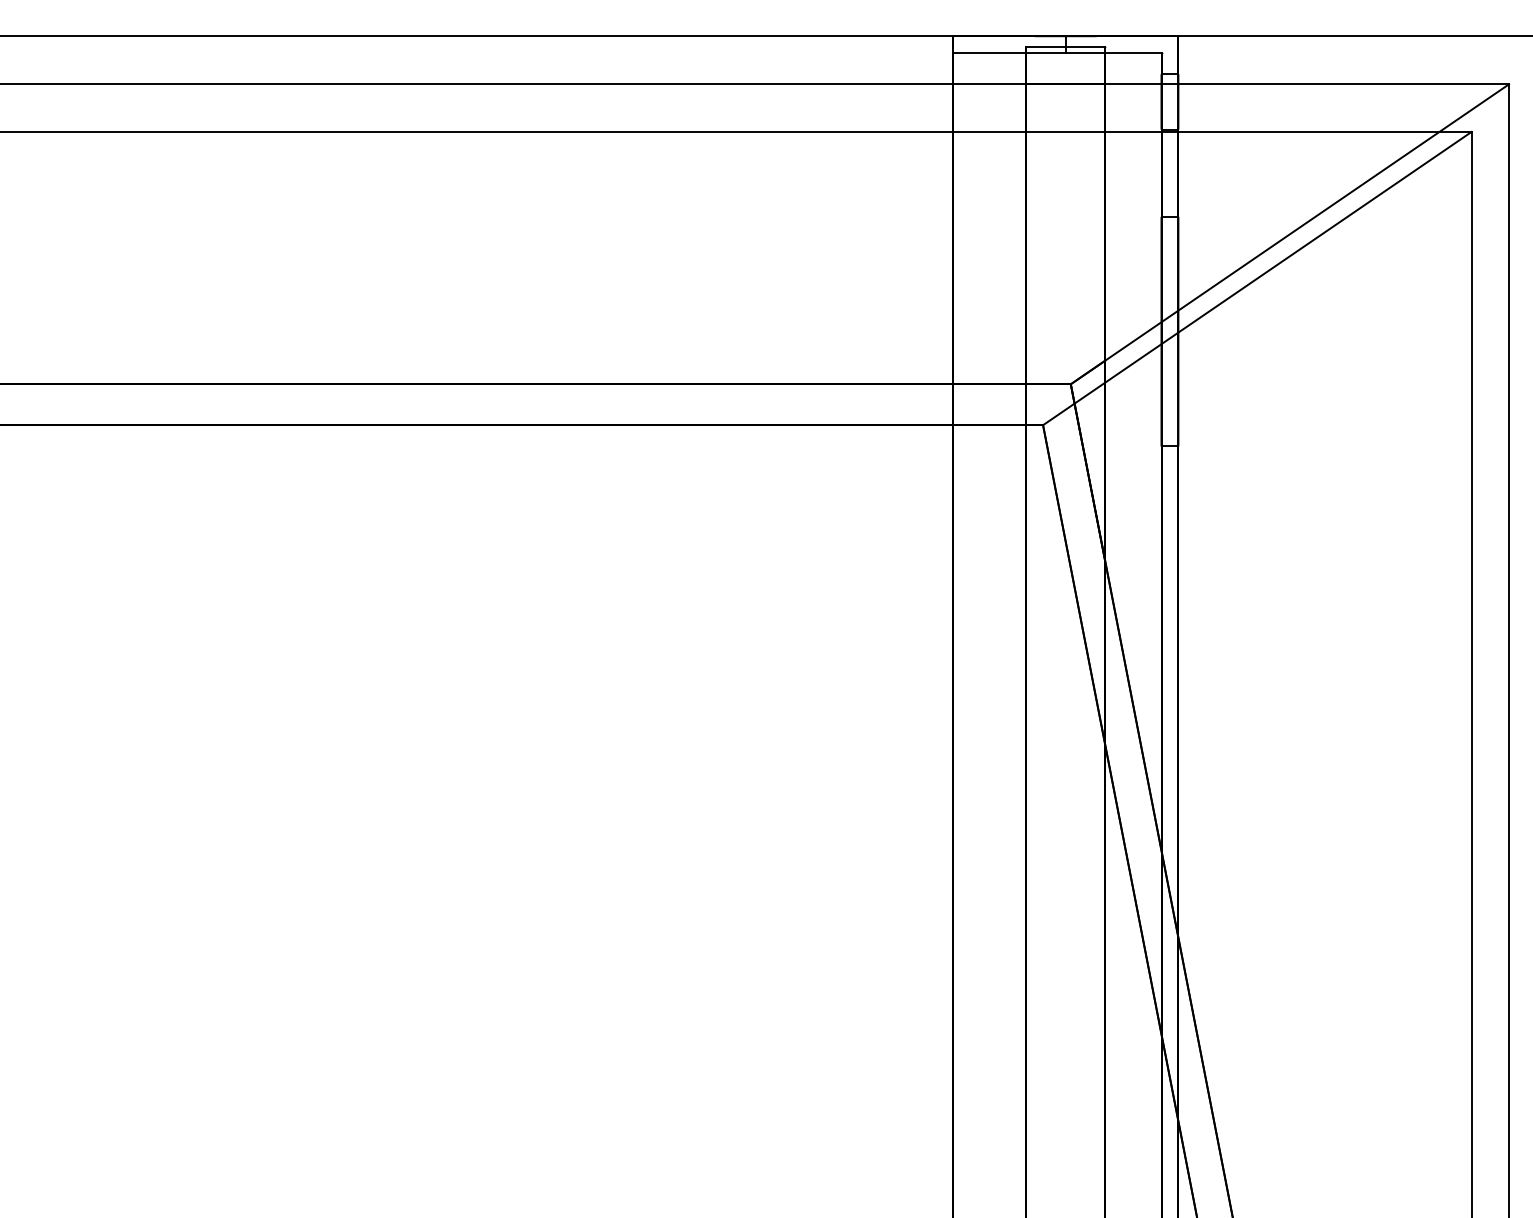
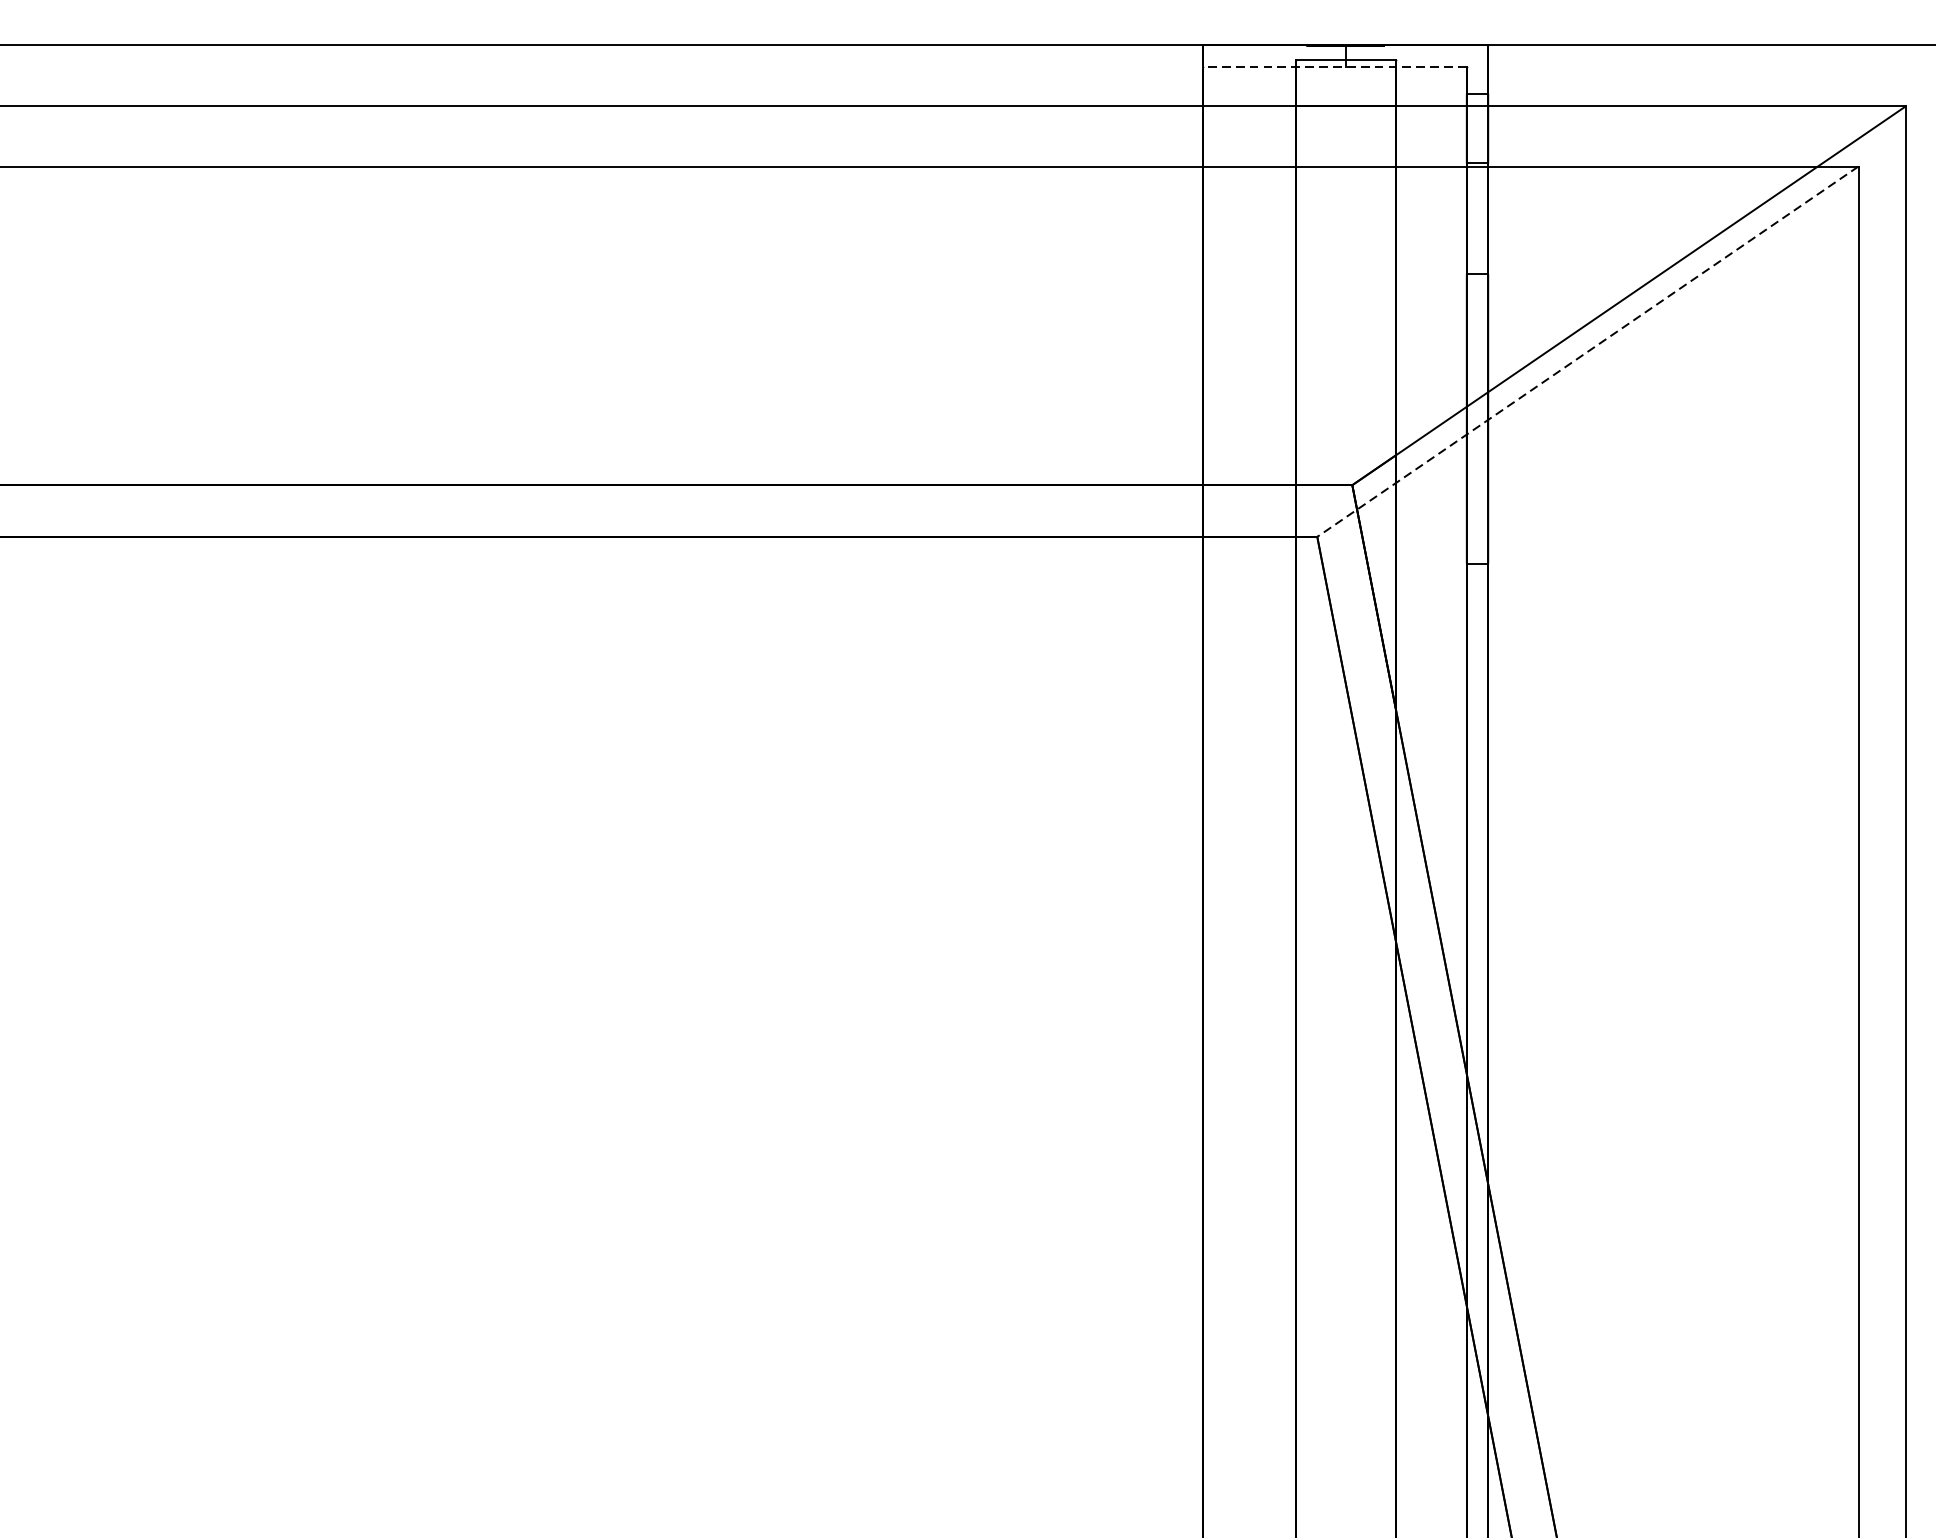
line: (1056, 52) -> (1334, 66), solid -> dashed
line: (1257, 278) -> (1588, 351), solid -> dashed

